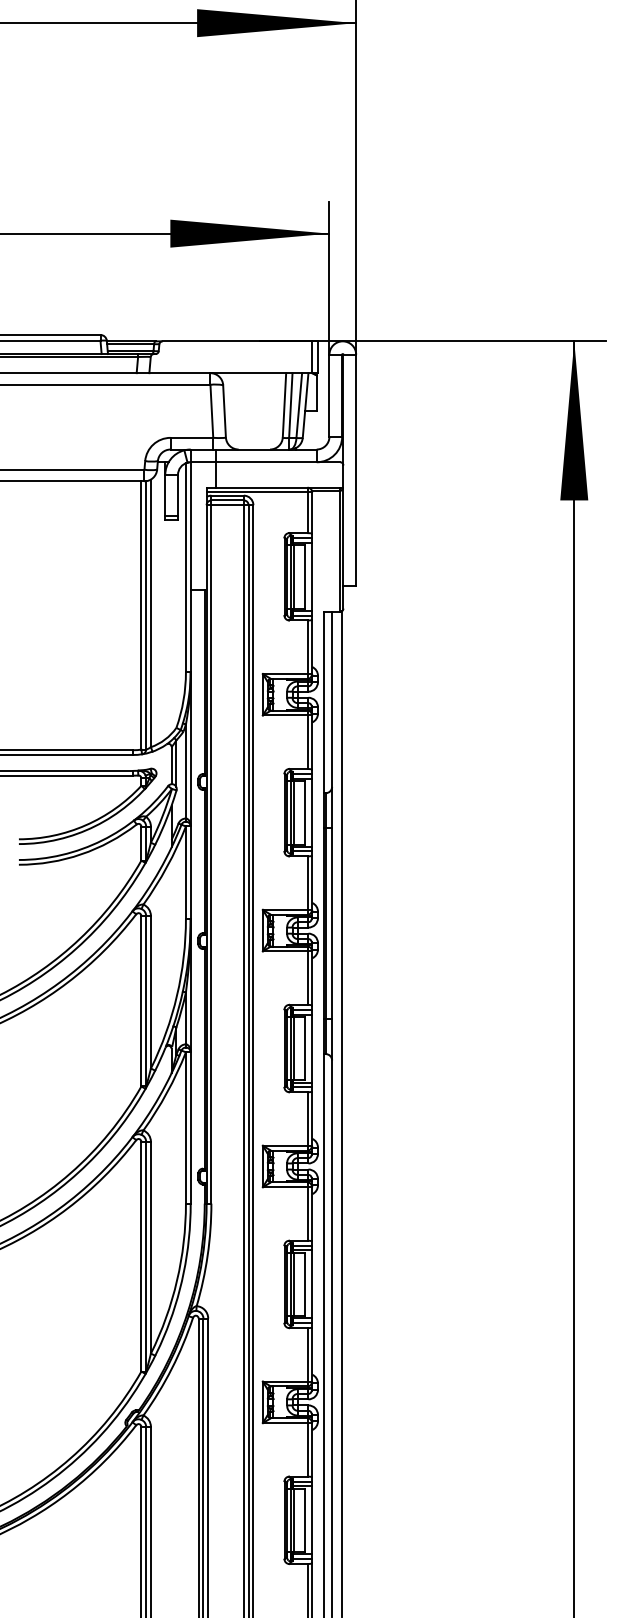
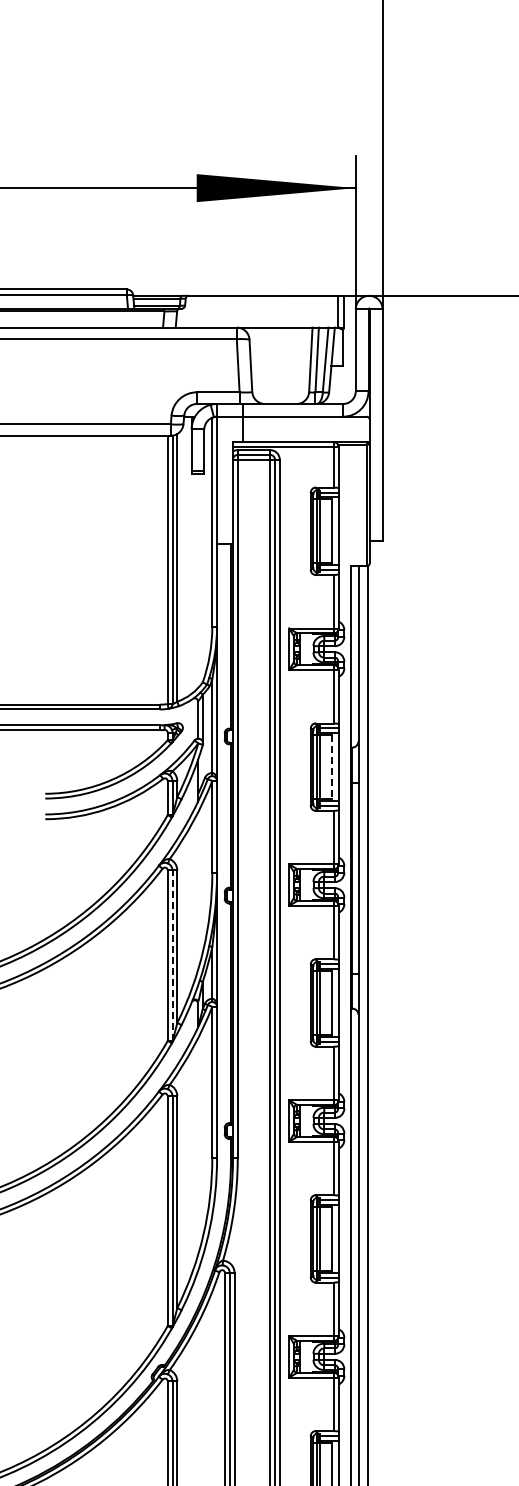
line: (305, 812) -> (331, 766), solid -> dashed
line: (146, 1000) -> (172, 954), solid -> dashed

